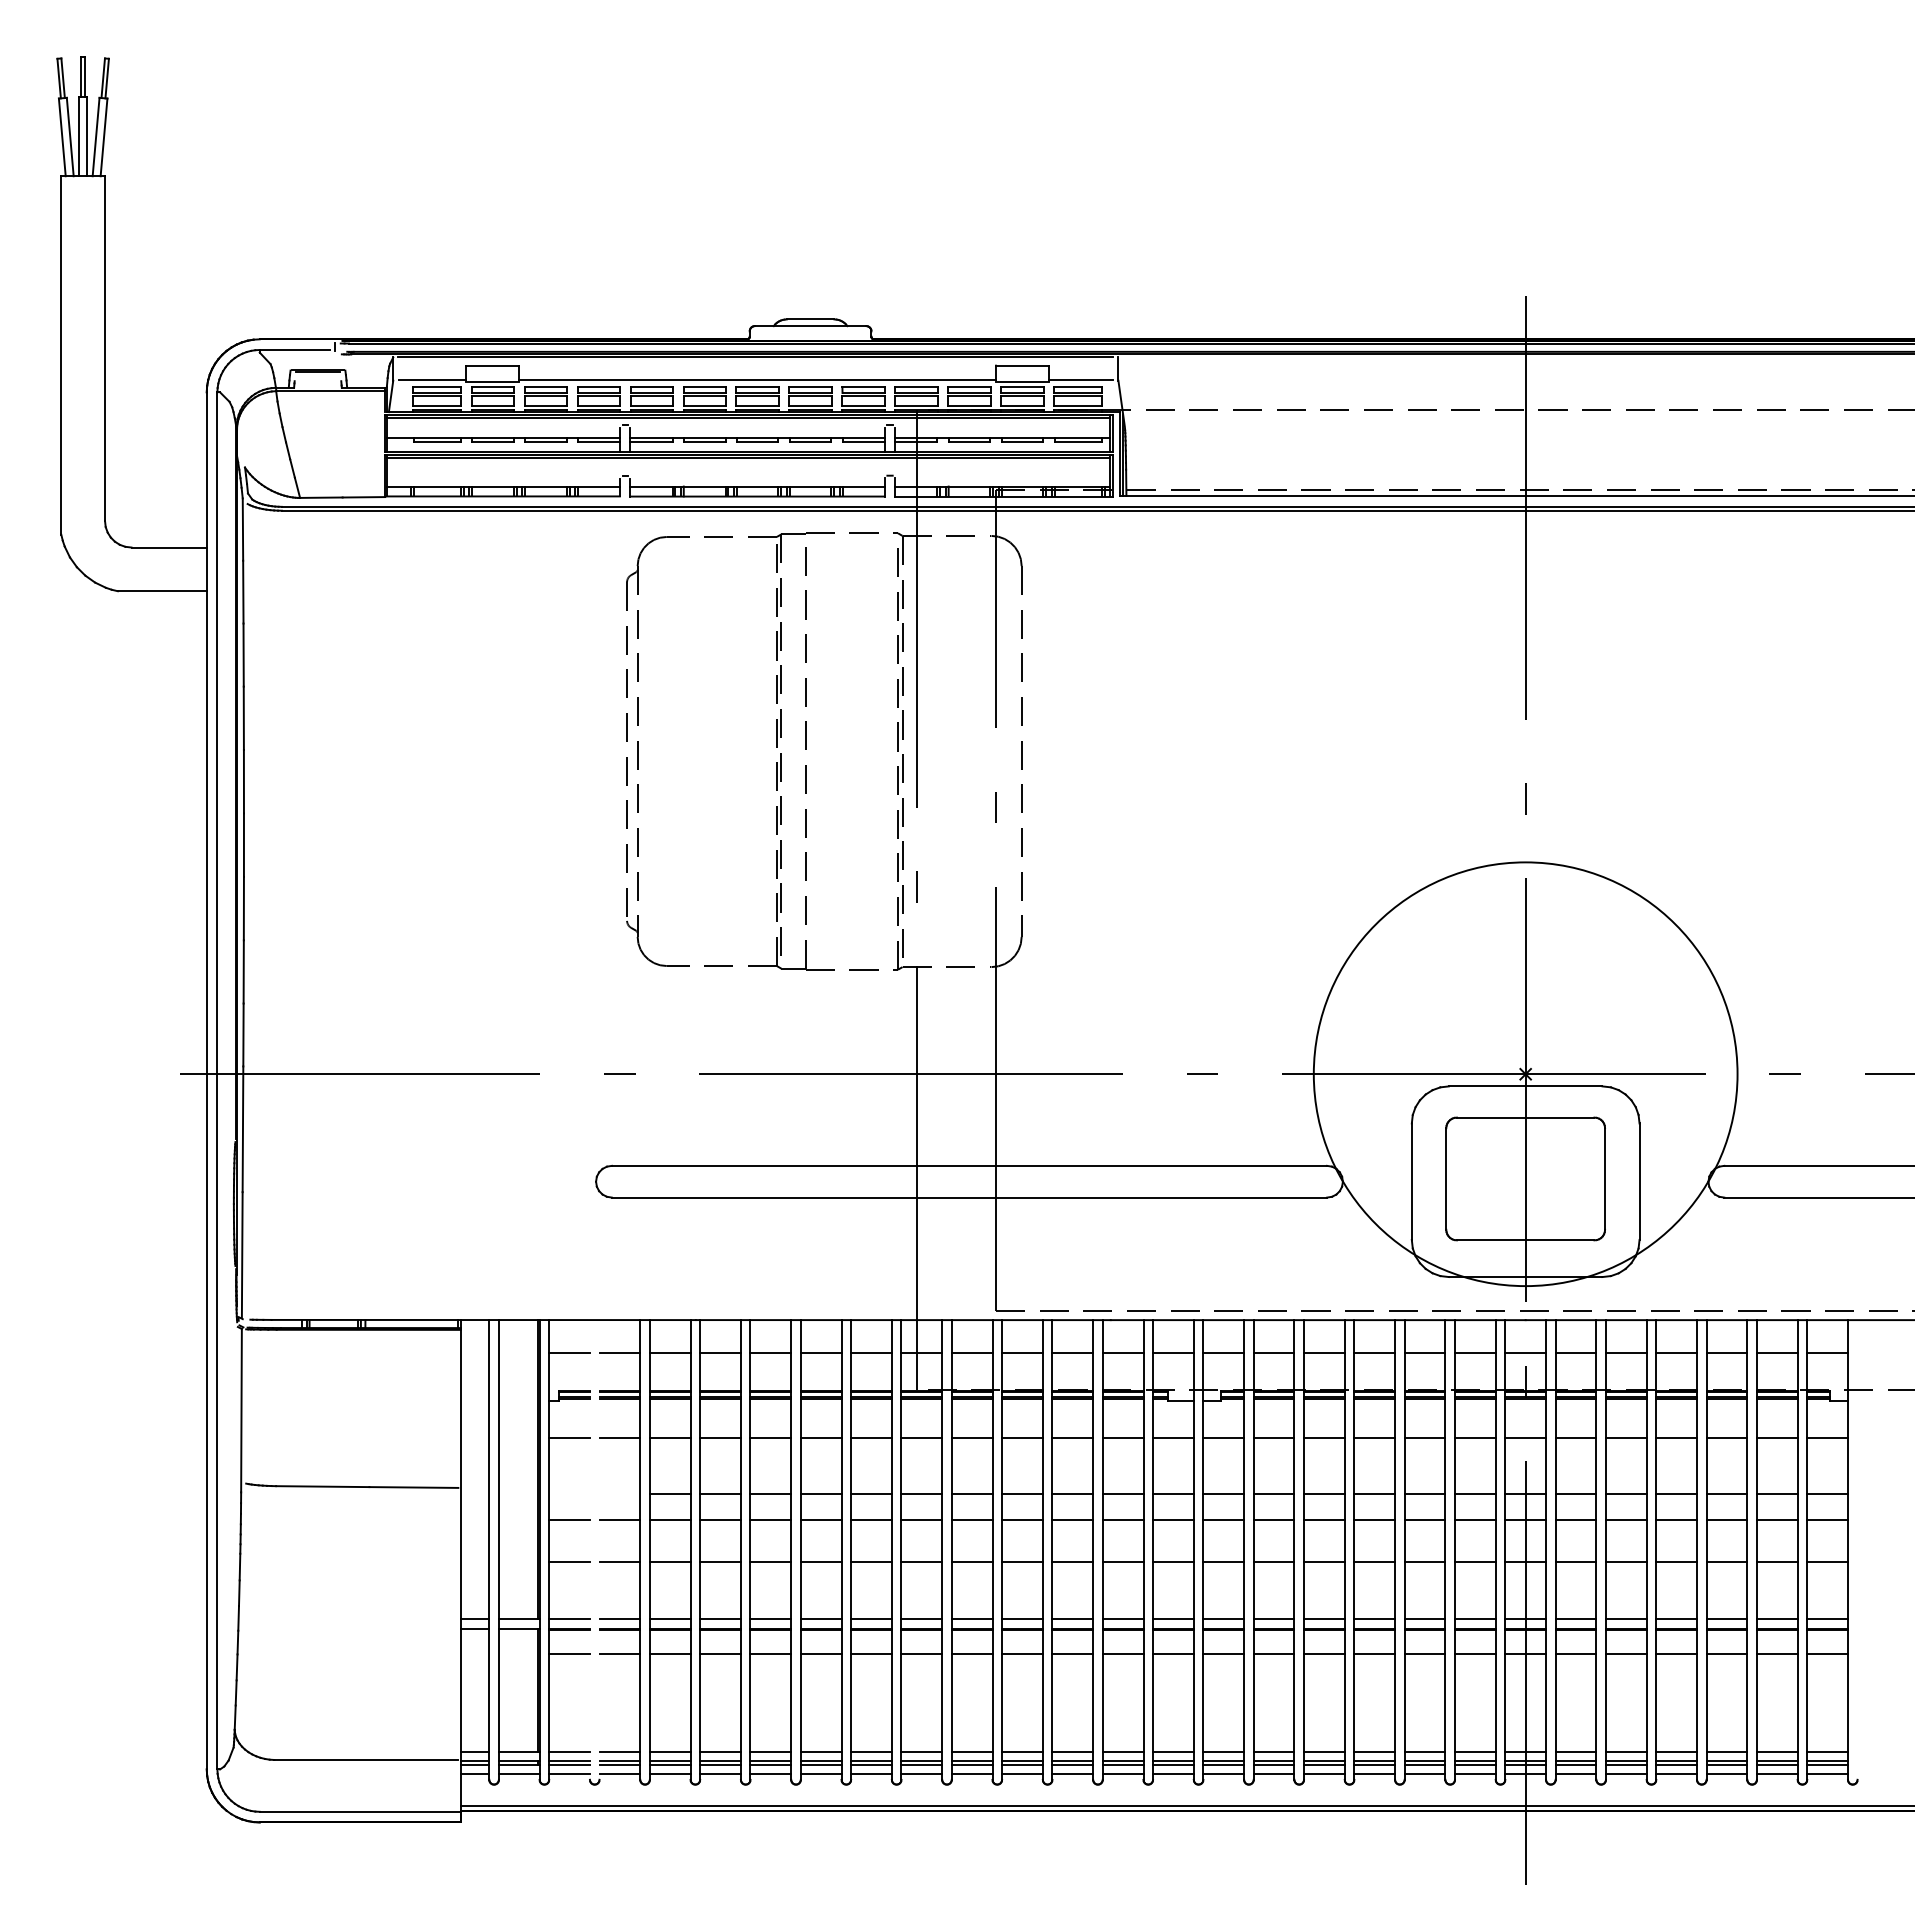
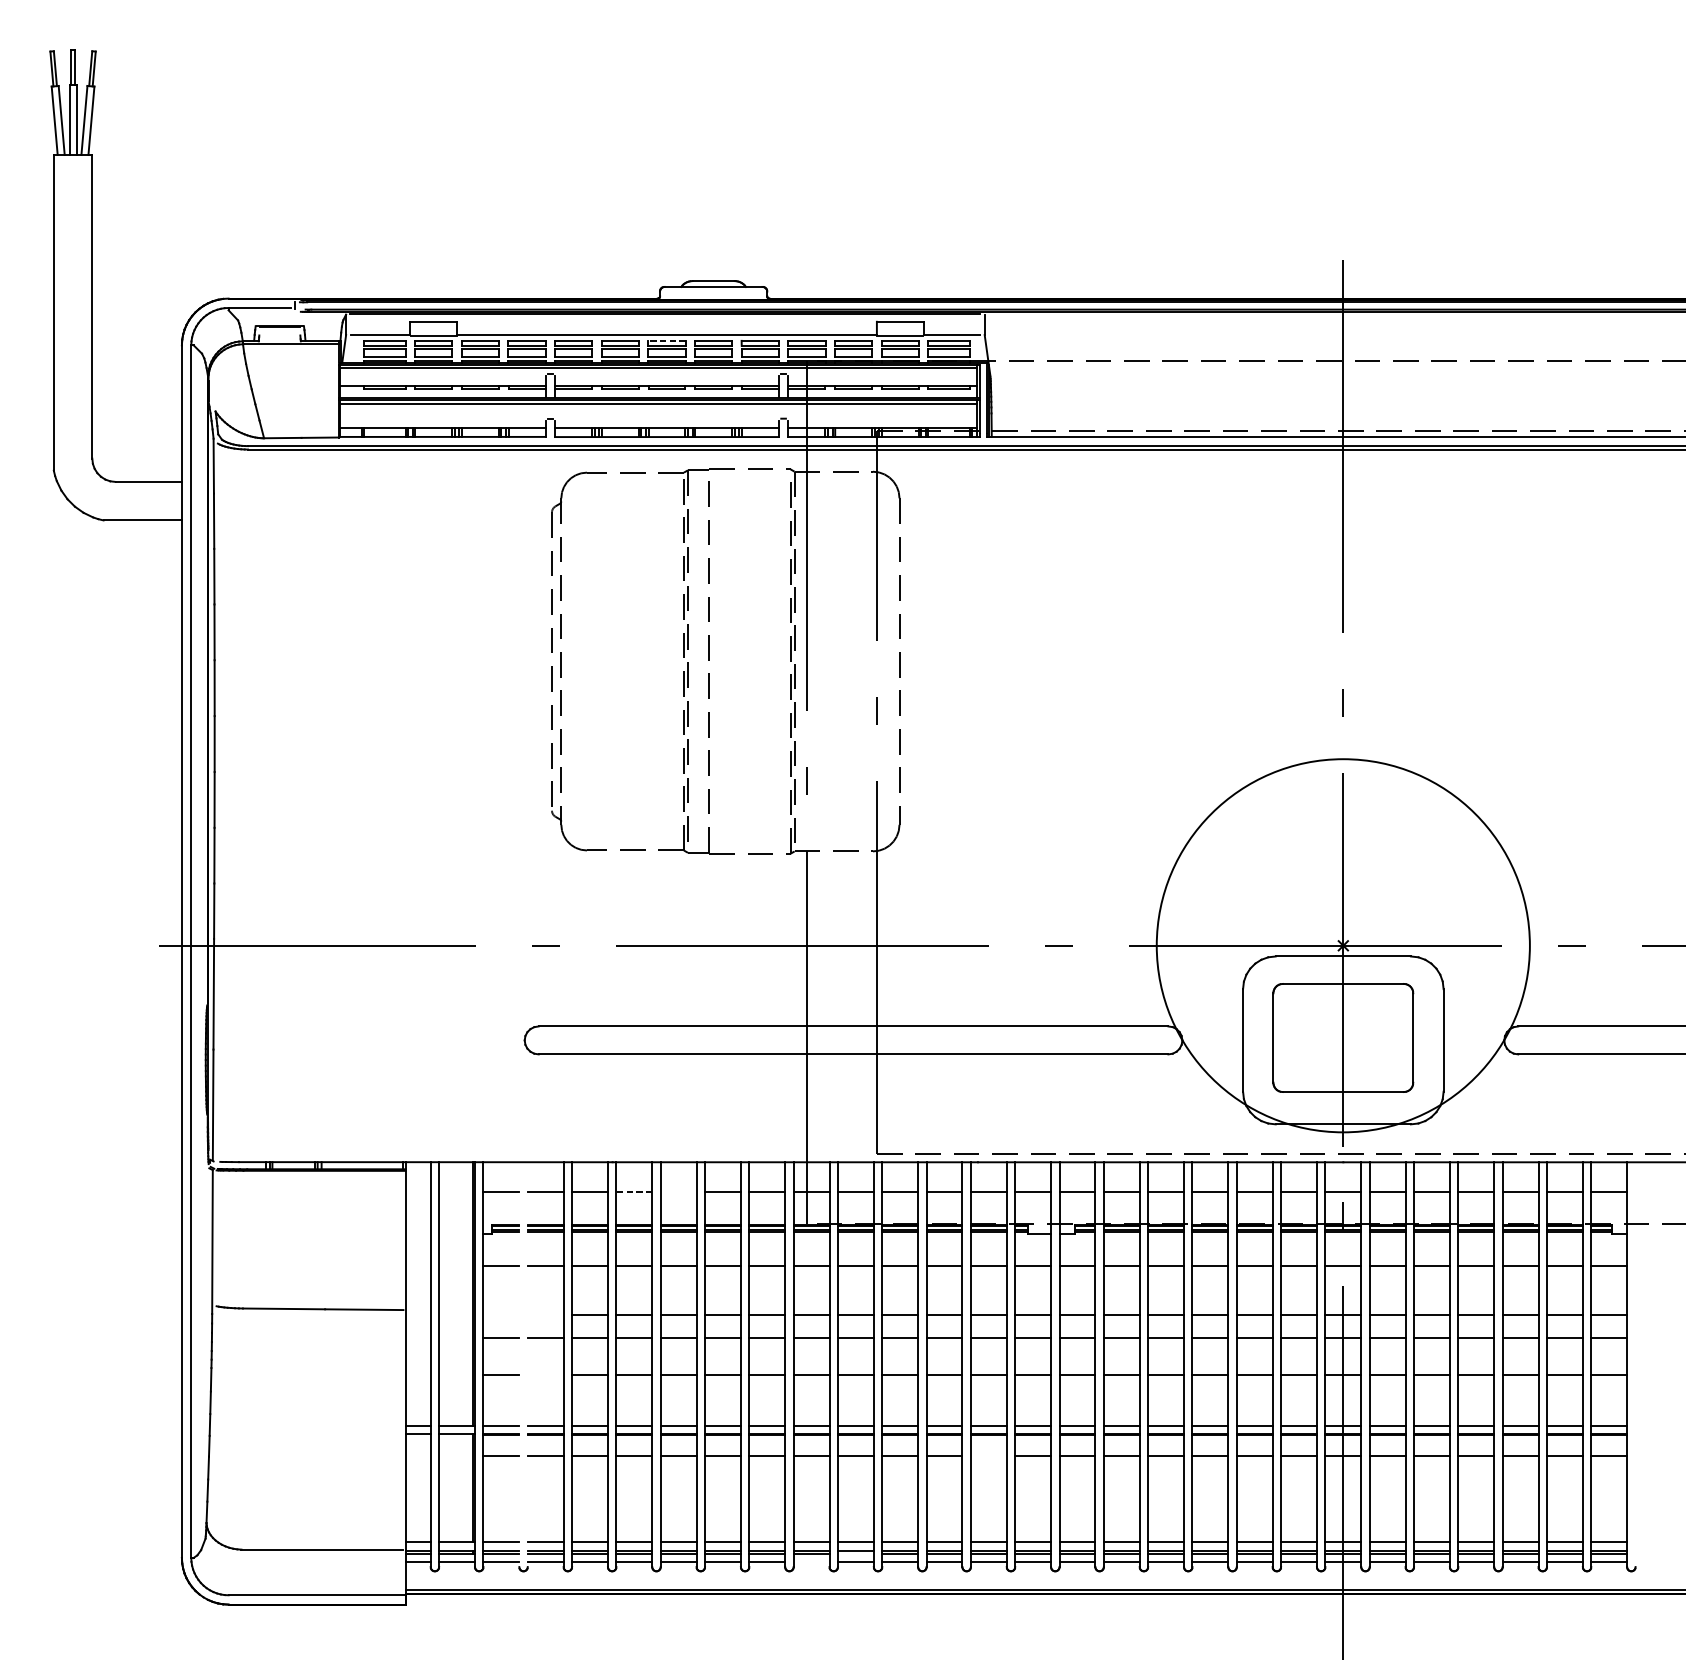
line: (757, 387) -> (666, 341), solid -> dashed
line: (720, 1353) -> (634, 1191), solid -> dashed
line: (770, 1353) -> (678, 1191), removed
line: (619, 1561) -> (545, 1374), removed
line: (1122, 1653) -> (988, 1455), removed
line: (971, 1764) -> (855, 1553), removed
line: (921, 1774) -> (811, 1562), removed

